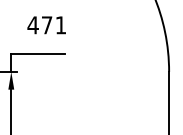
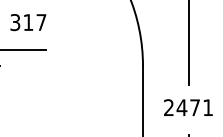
text: (46, 25) -> (27, 22), 471 -> 317

